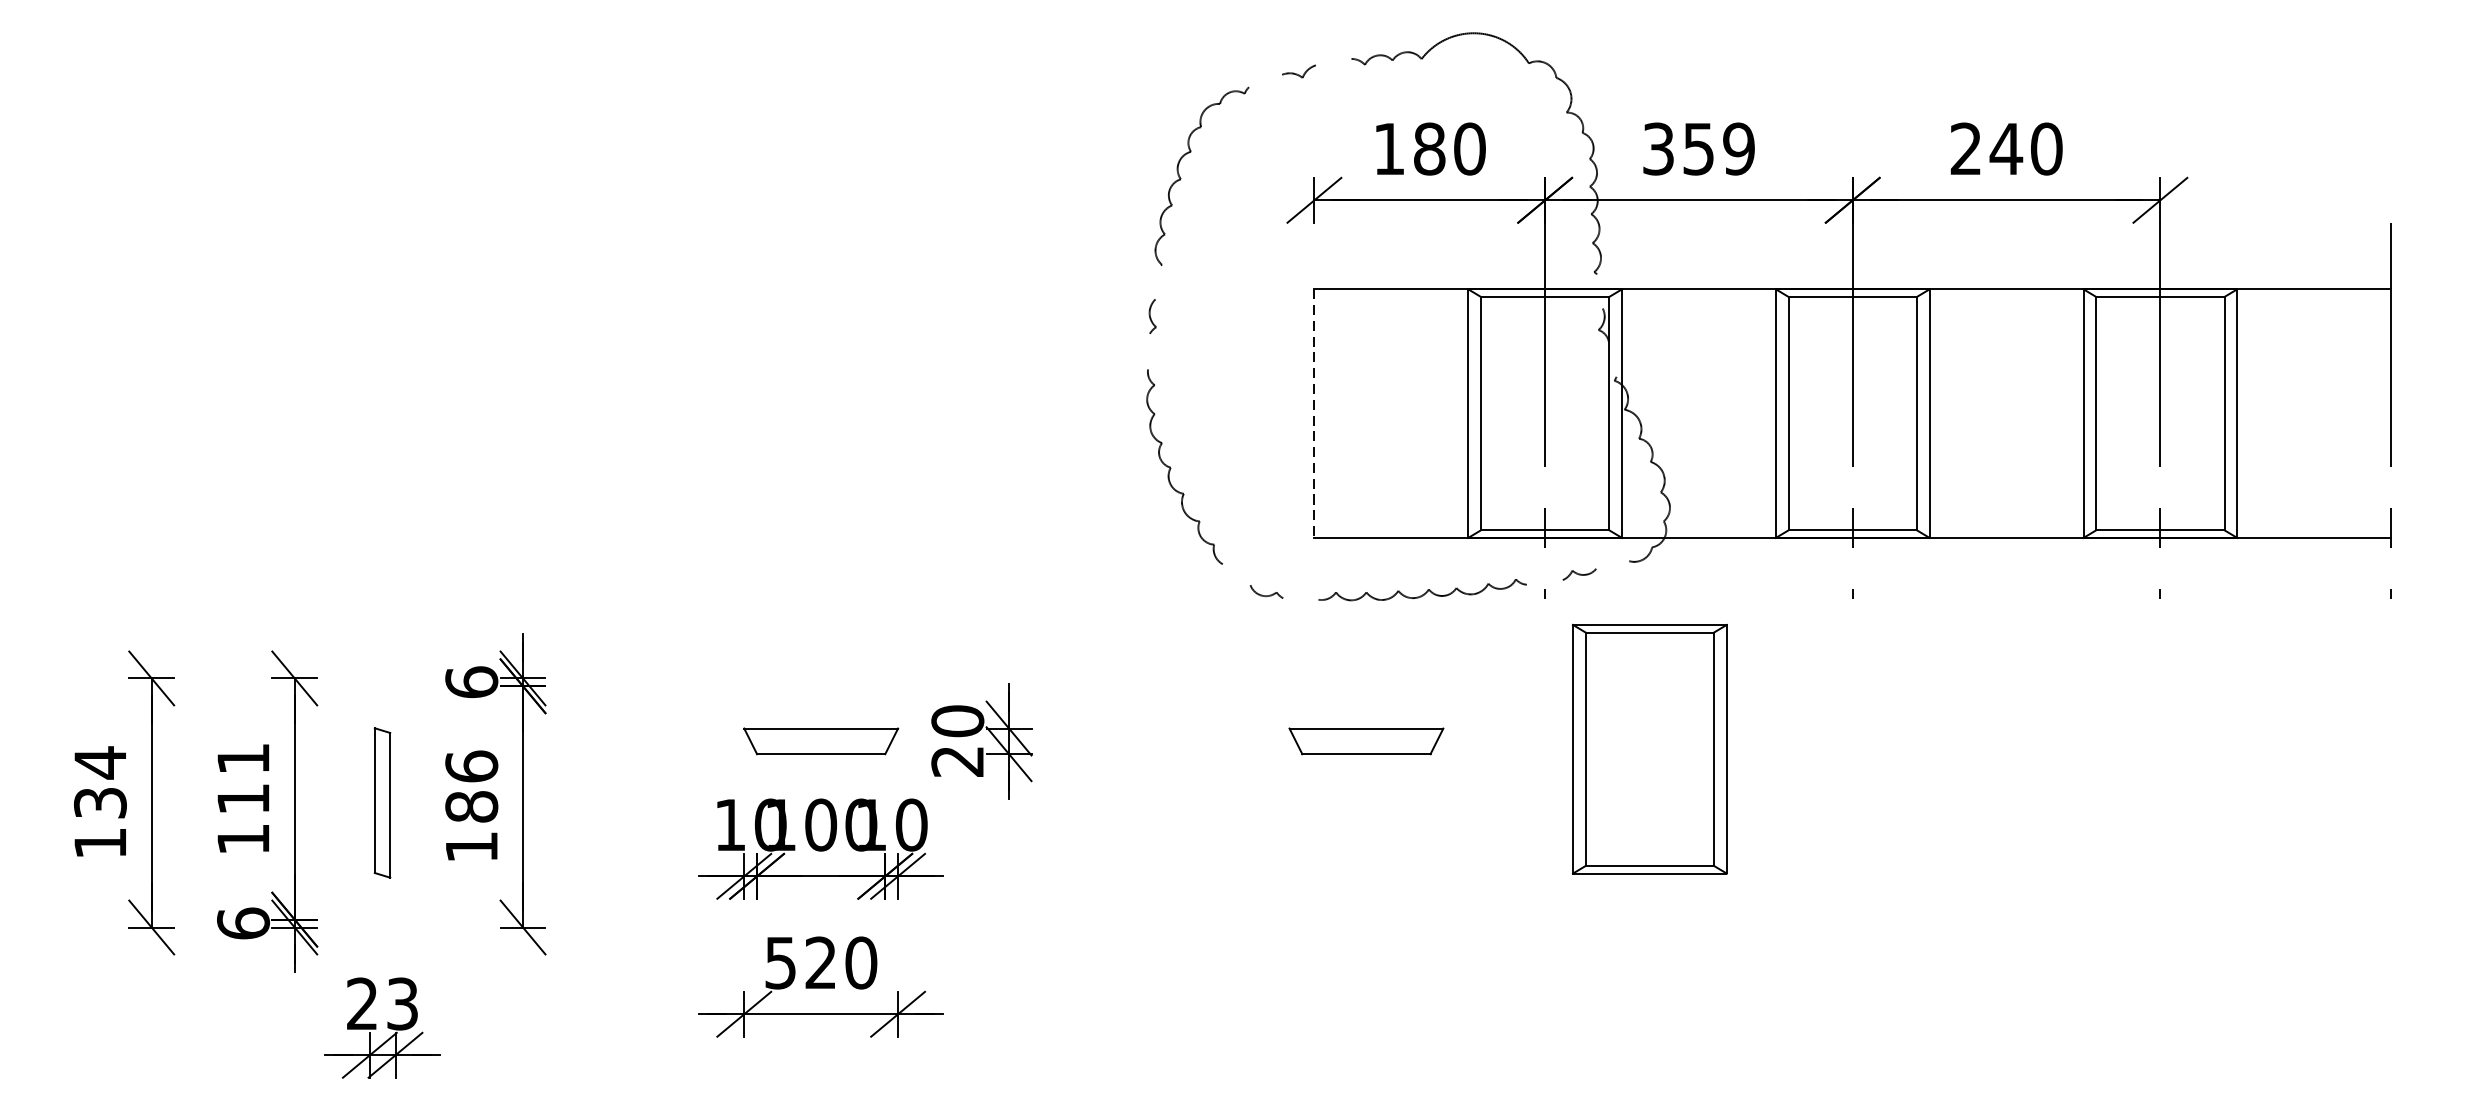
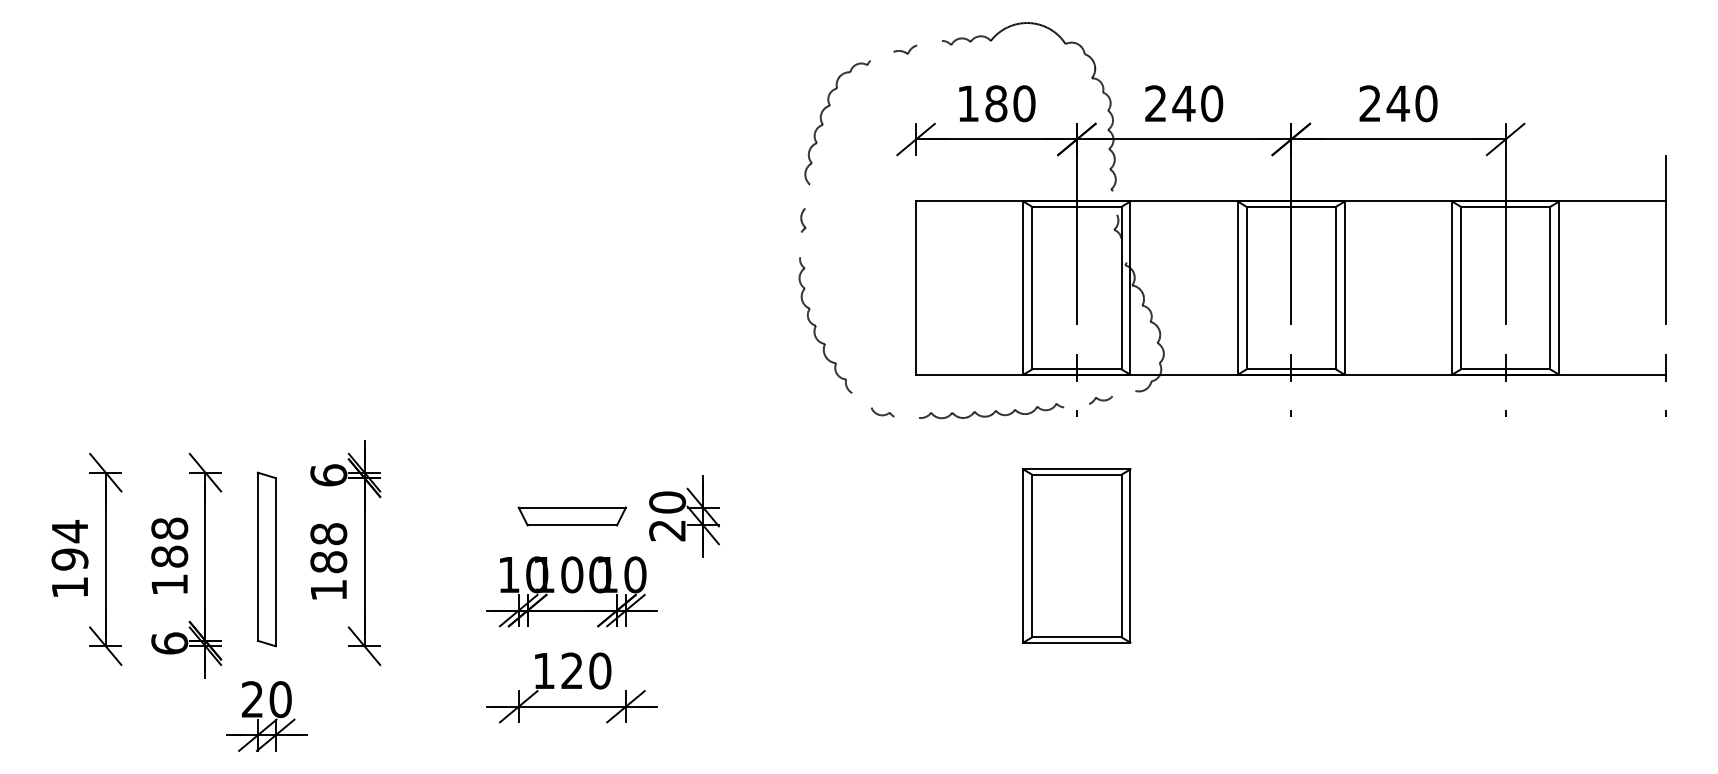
text: (1699, 148) -> (1184, 103), 359 -> 240
line: (1315, 414) -> (916, 288), dashed -> solid
part: (1365, 741) -> (951, 516), removed
part: (1649, 748) -> (1076, 555), moved
text: (471, 765) -> (328, 533), 186 -> 188
text: (243, 778) -> (169, 542), 111 -> 188
text: (99, 803) -> (69, 559), 134 -> 194
part: (382, 803) -> (266, 559), size x1.67
text: (779, 963) -> (543, 671), 520 -> 120
text: (402, 1003) -> (280, 699), 23 -> 20

